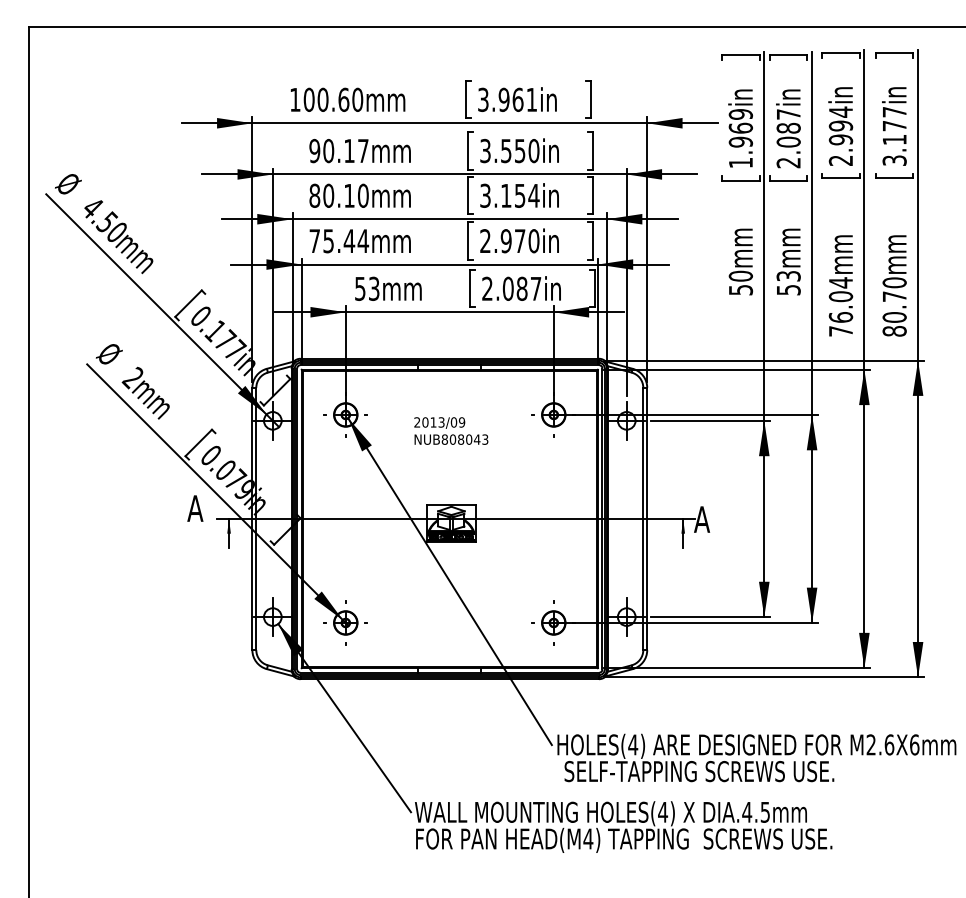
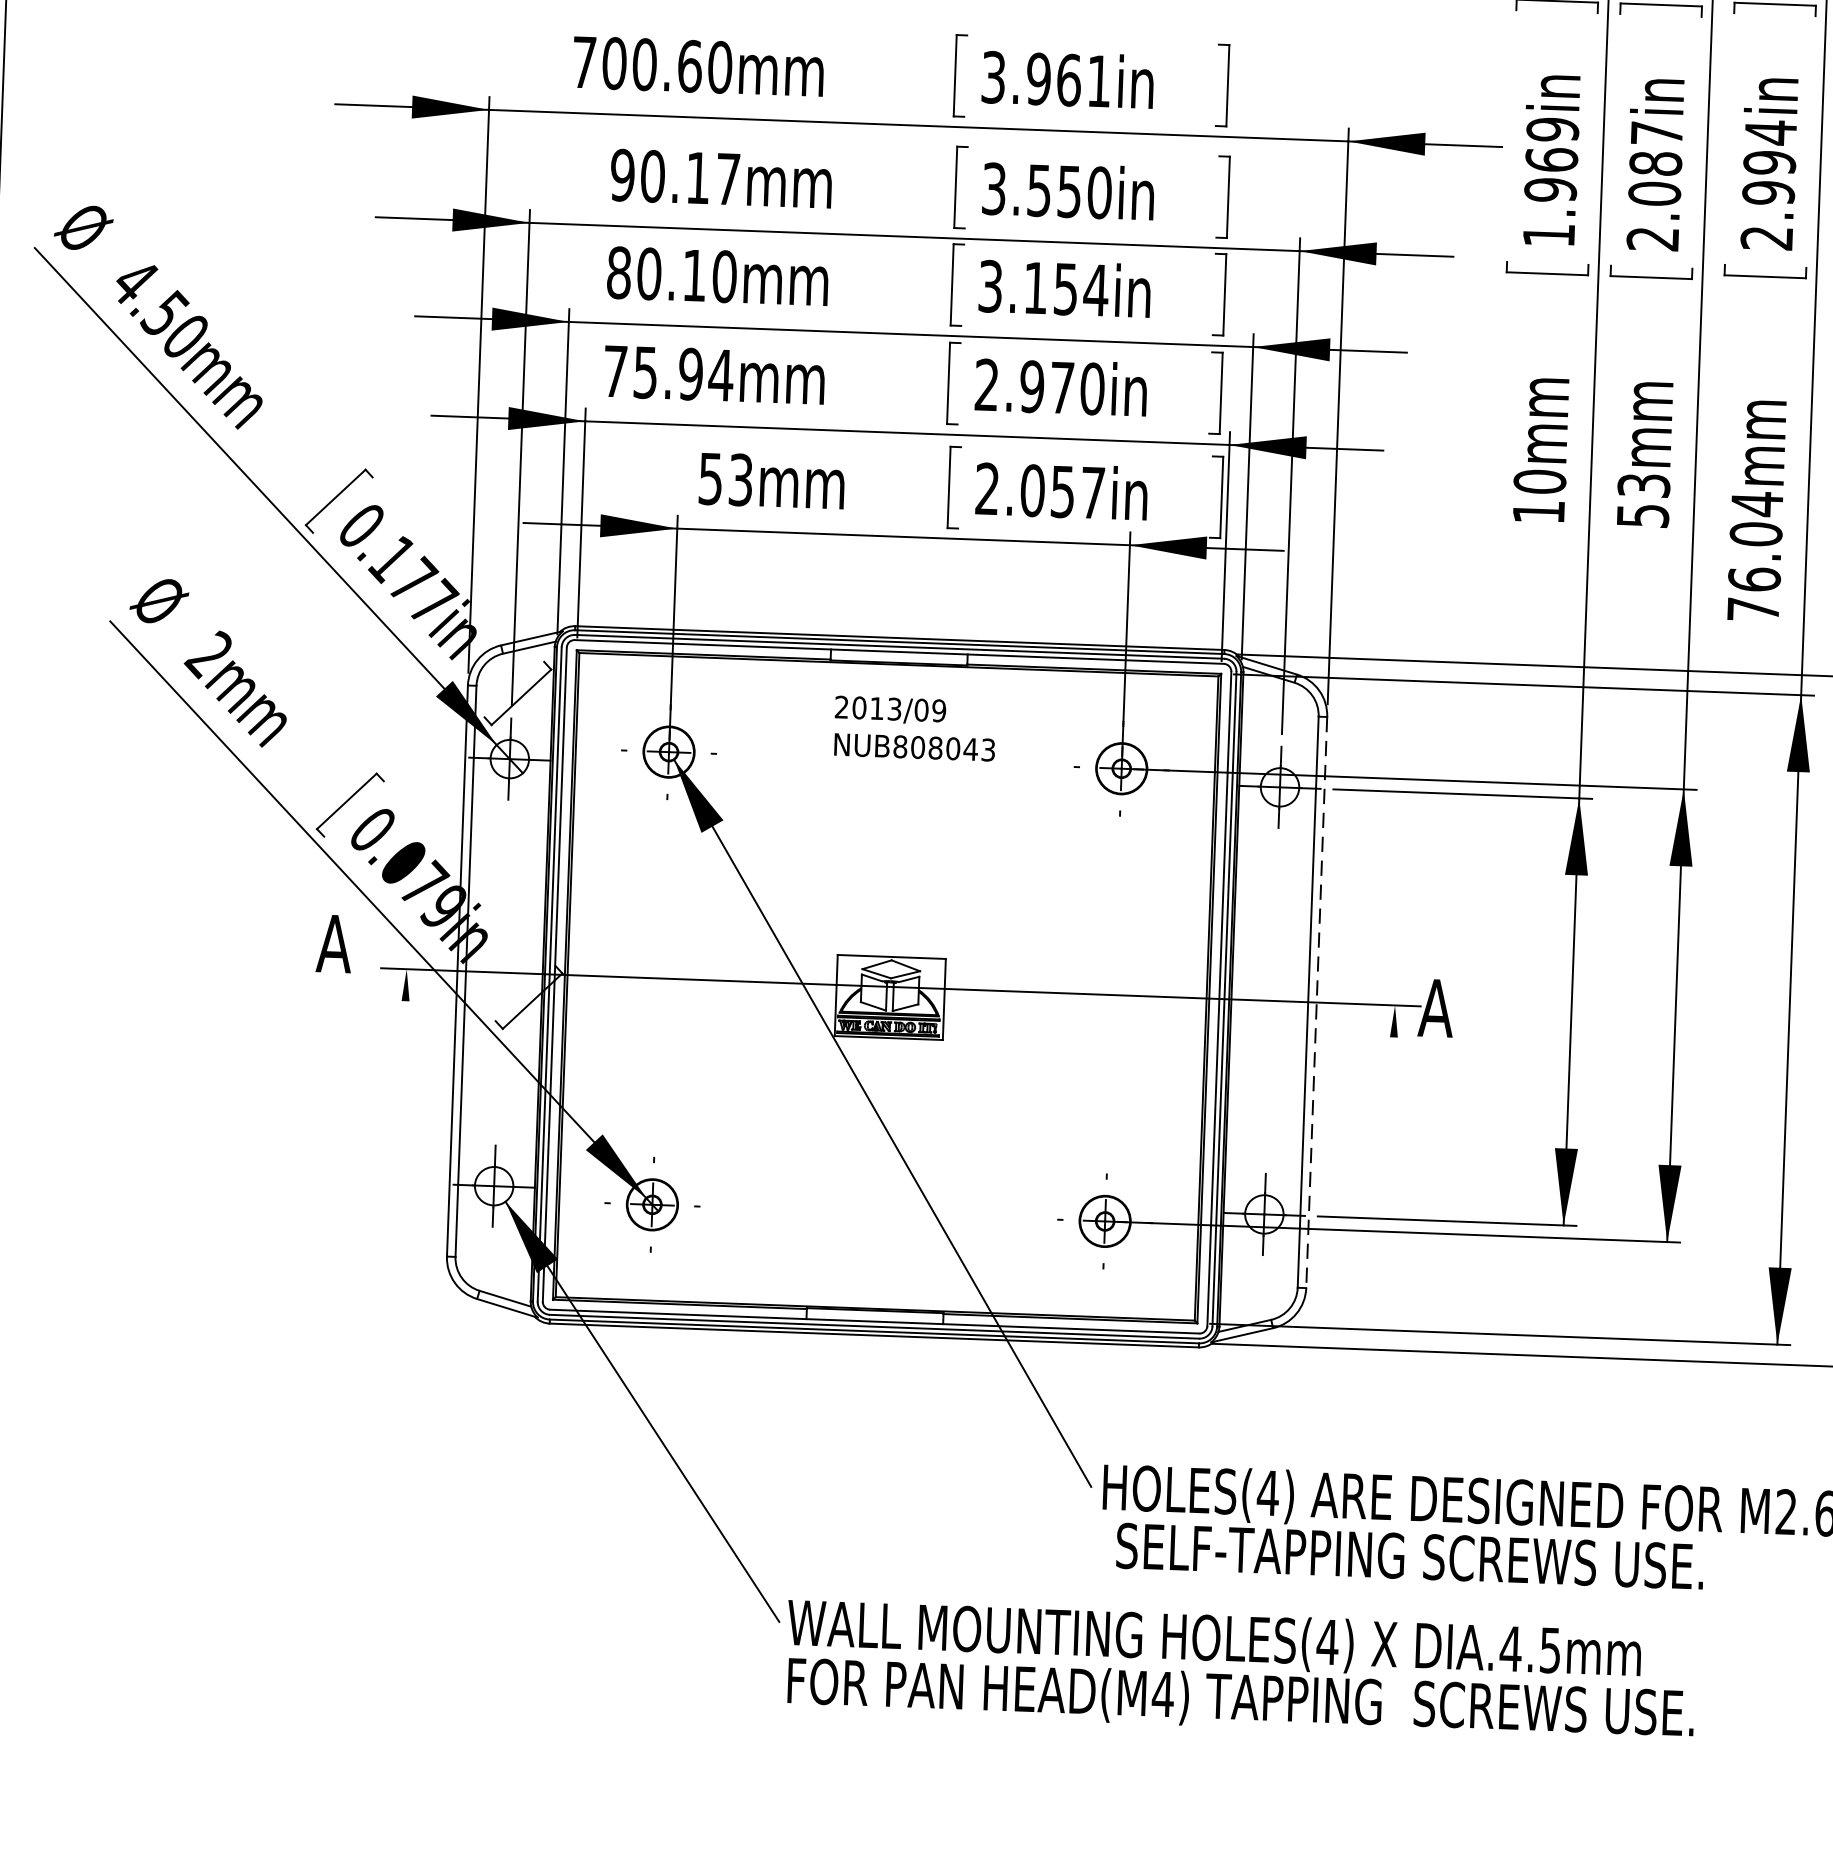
text: (295, 99) -> (584, 61), 100.60mm -> 700.60mm
text: (349, 241) -> (690, 374), 75.44mm -> 75.94mm
text: (521, 288) -> (1061, 490), 2.087in -> 2.057in
text: (741, 290) -> (1540, 512), 50mm -> 10mm
text: (451, 430) -> (915, 727), moved
line: (647, 519) -> (1317, 1003), solid -> dashed
line: (229, 533) -> (406, 1000), removed
line: (683, 533) -> (1394, 1037), removed

